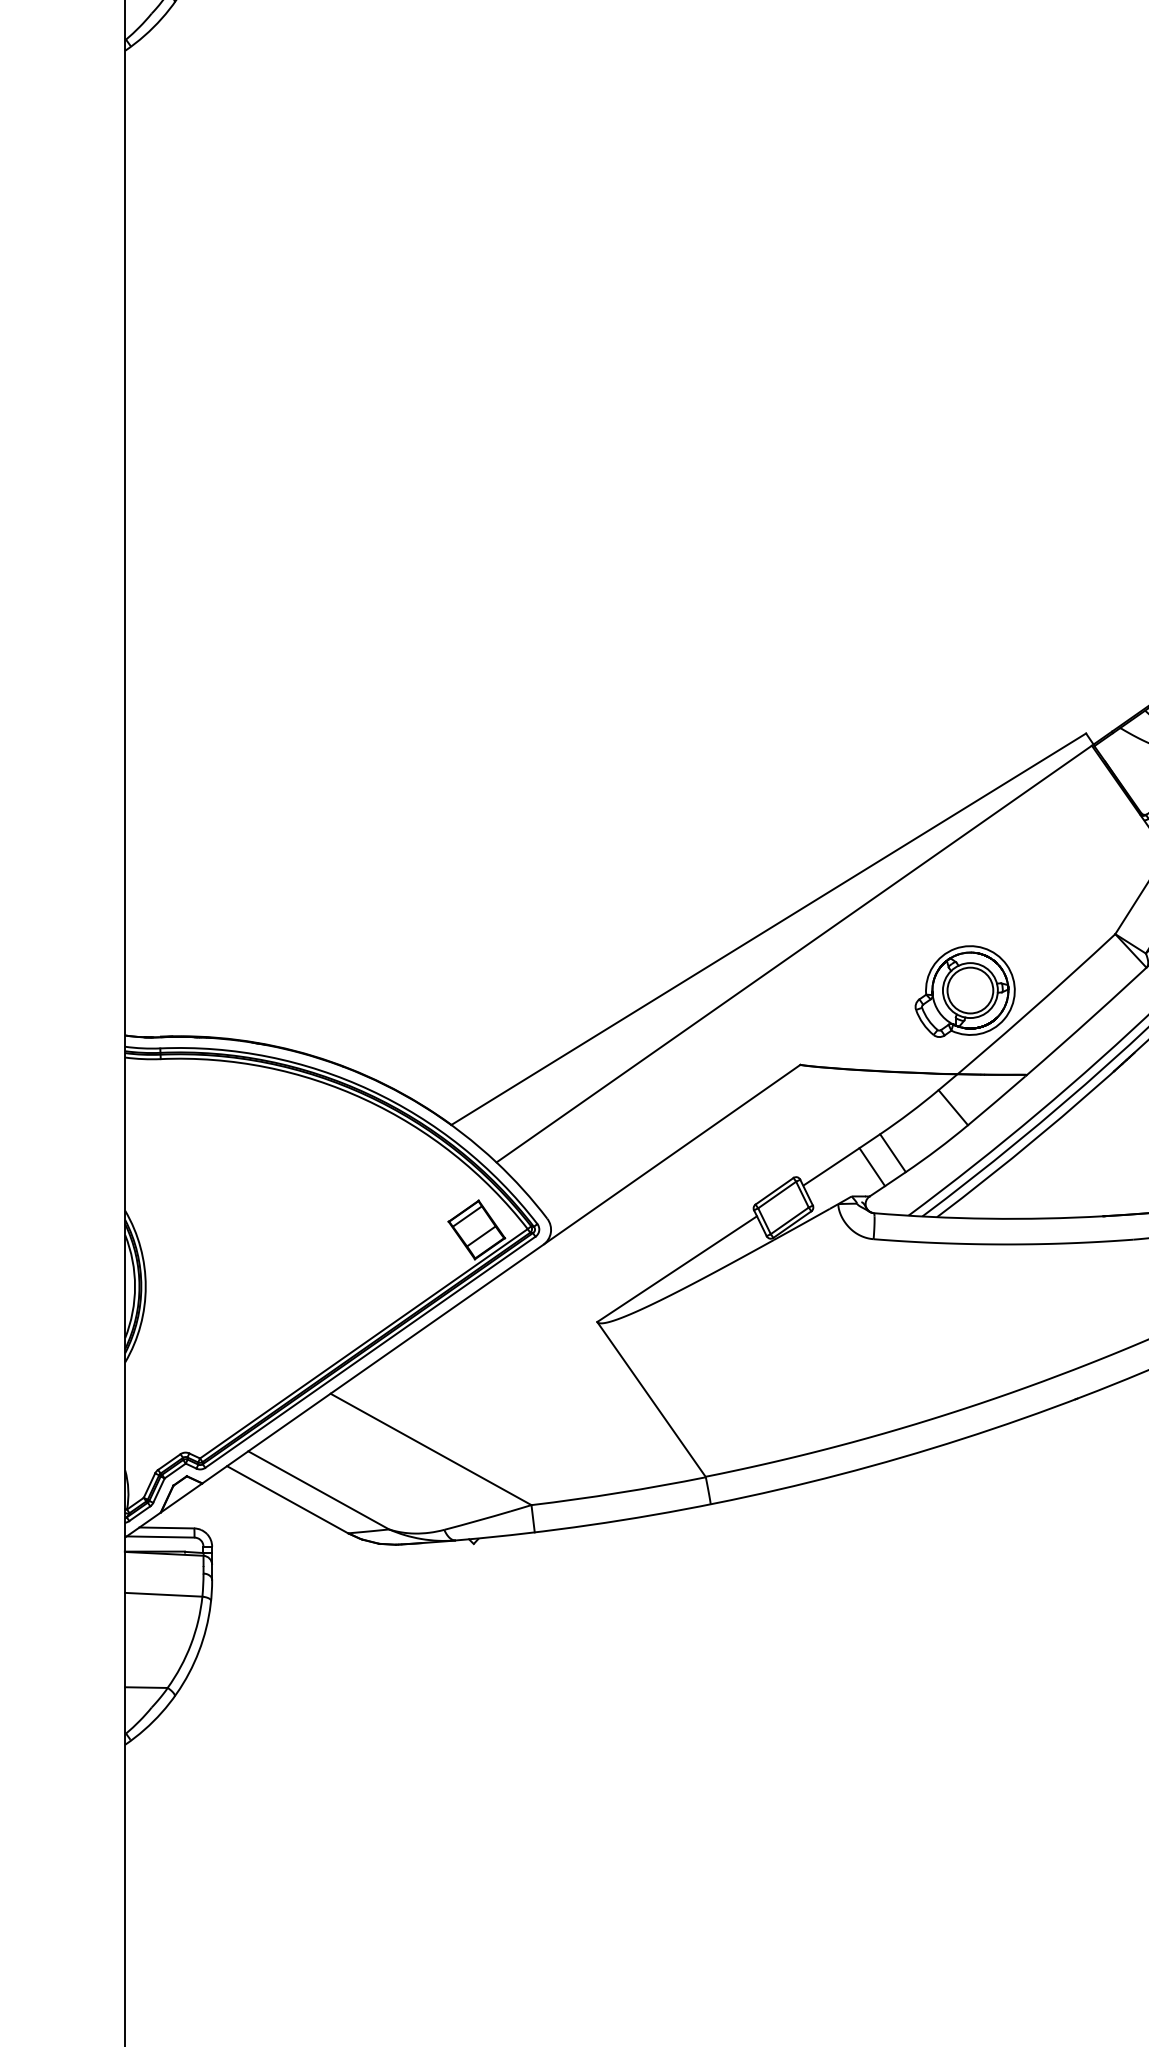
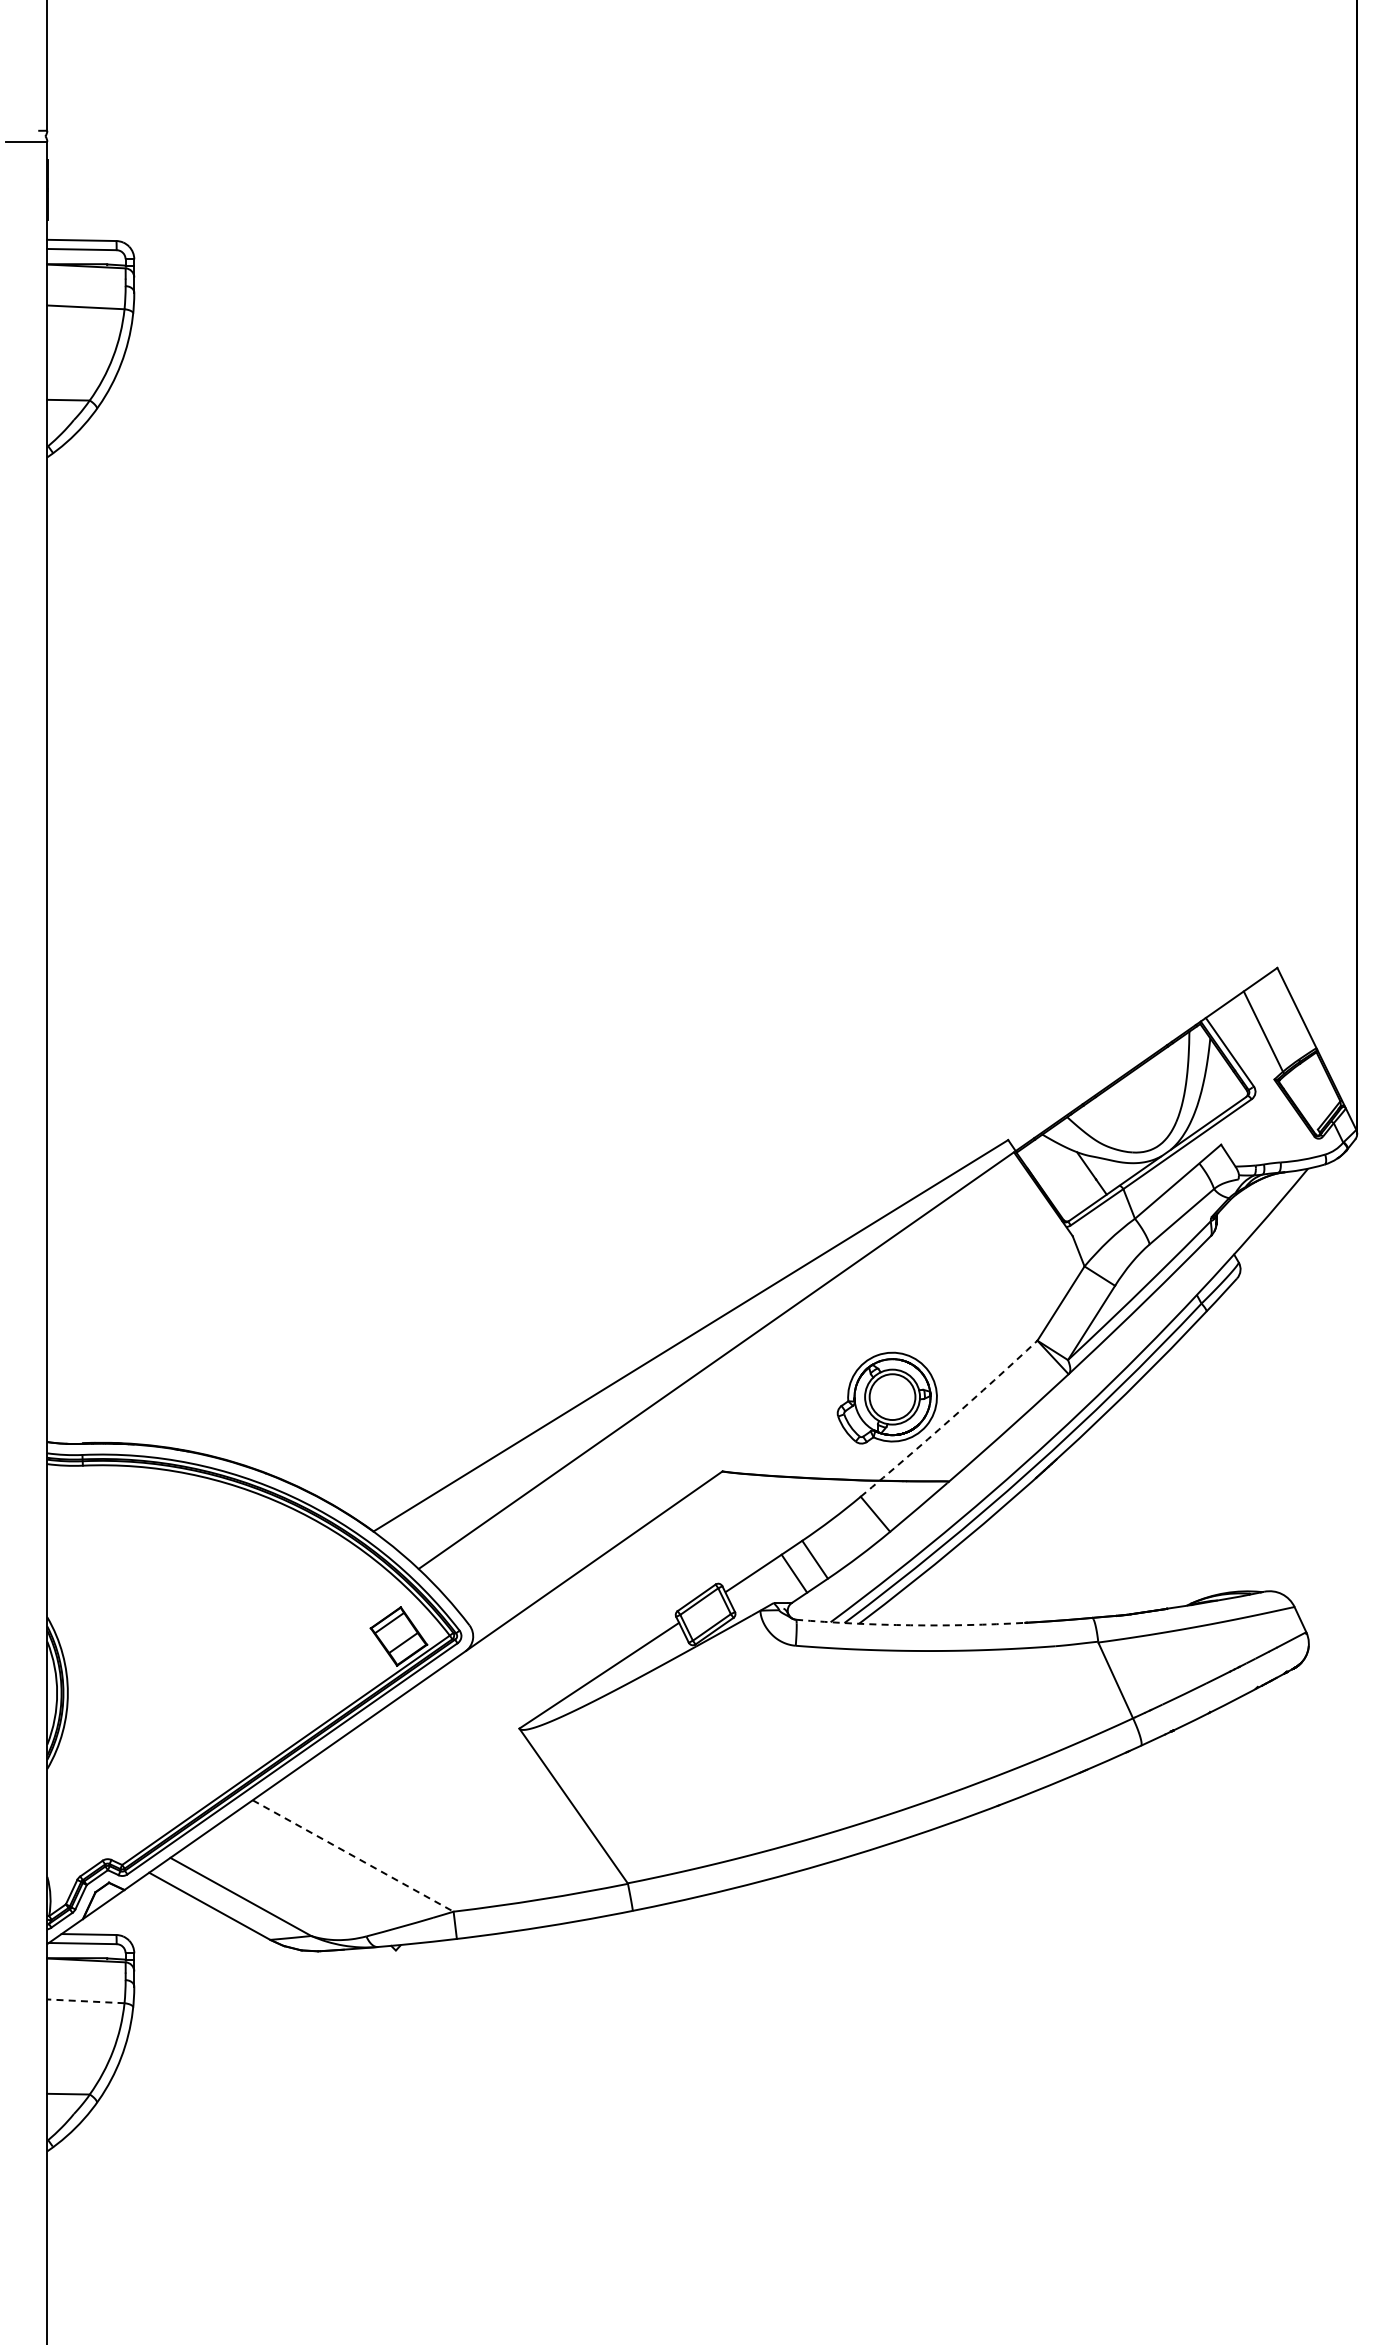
arc: (1028, 1012) -> (950, 1419), solid -> dashed
arc: (988, 1218) -> (910, 1625), solid -> dashed
line: (431, 1448) -> (353, 1855), solid -> dashed
line: (163, 1594) -> (85, 2001), solid -> dashed

